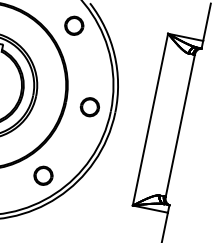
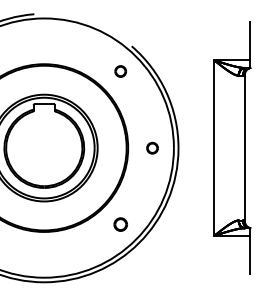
part: (73, 25) -> (120, 71), size x0.6
part: (89, 107) -> (152, 148), size x0.6
part: (43, 175) -> (120, 224), size x0.7

